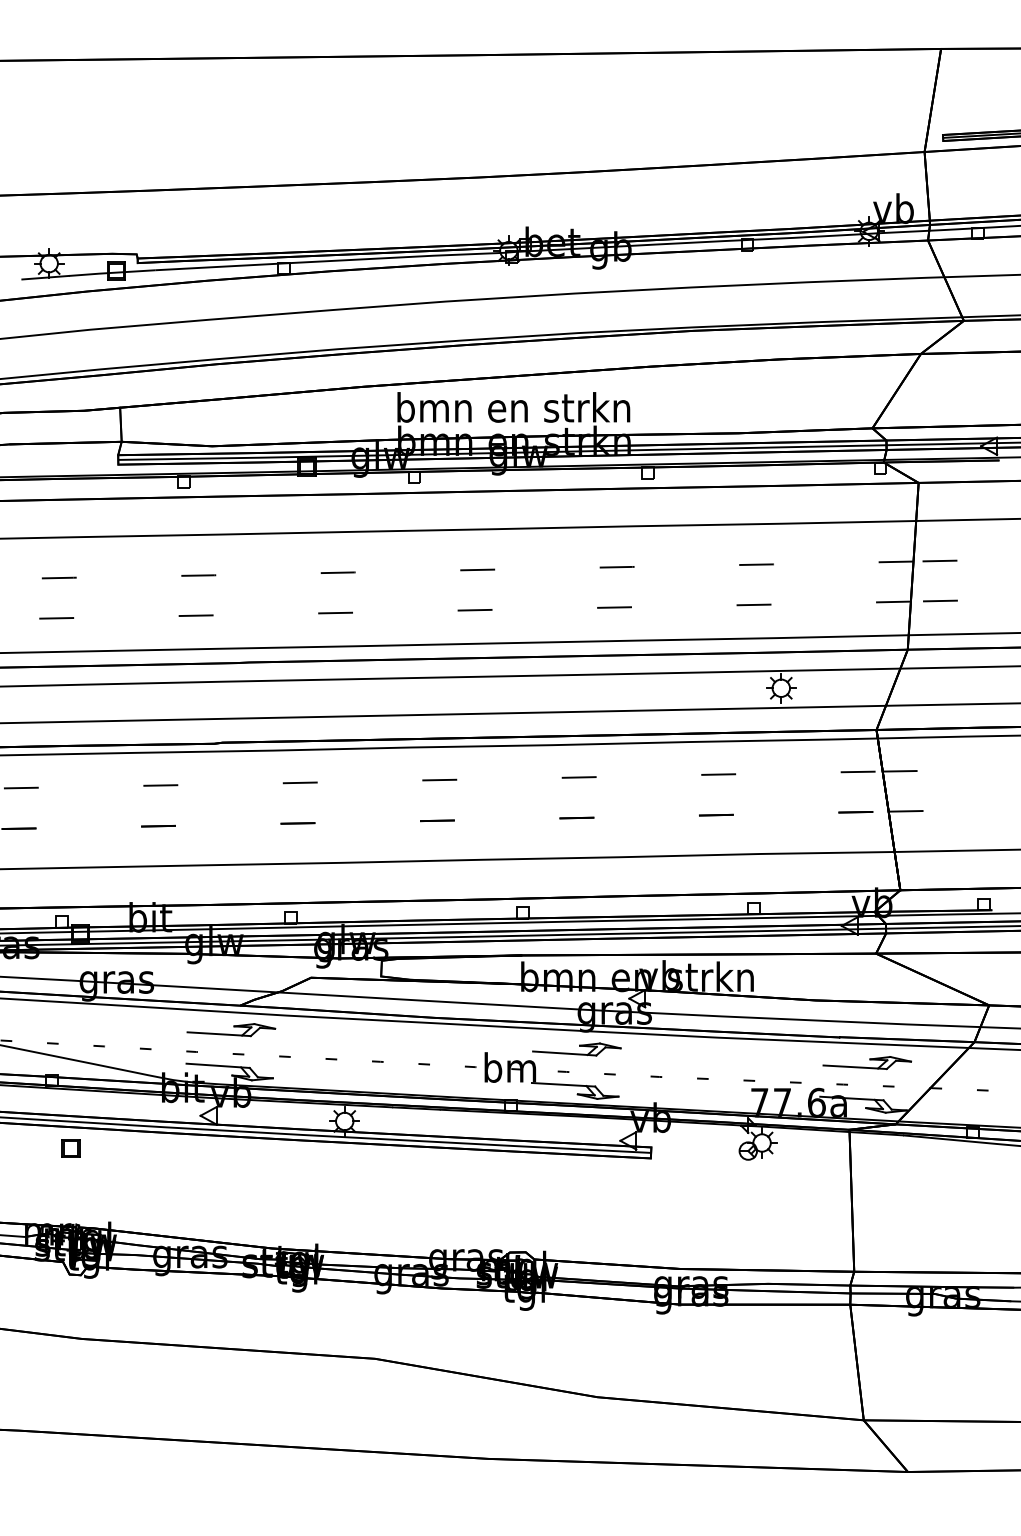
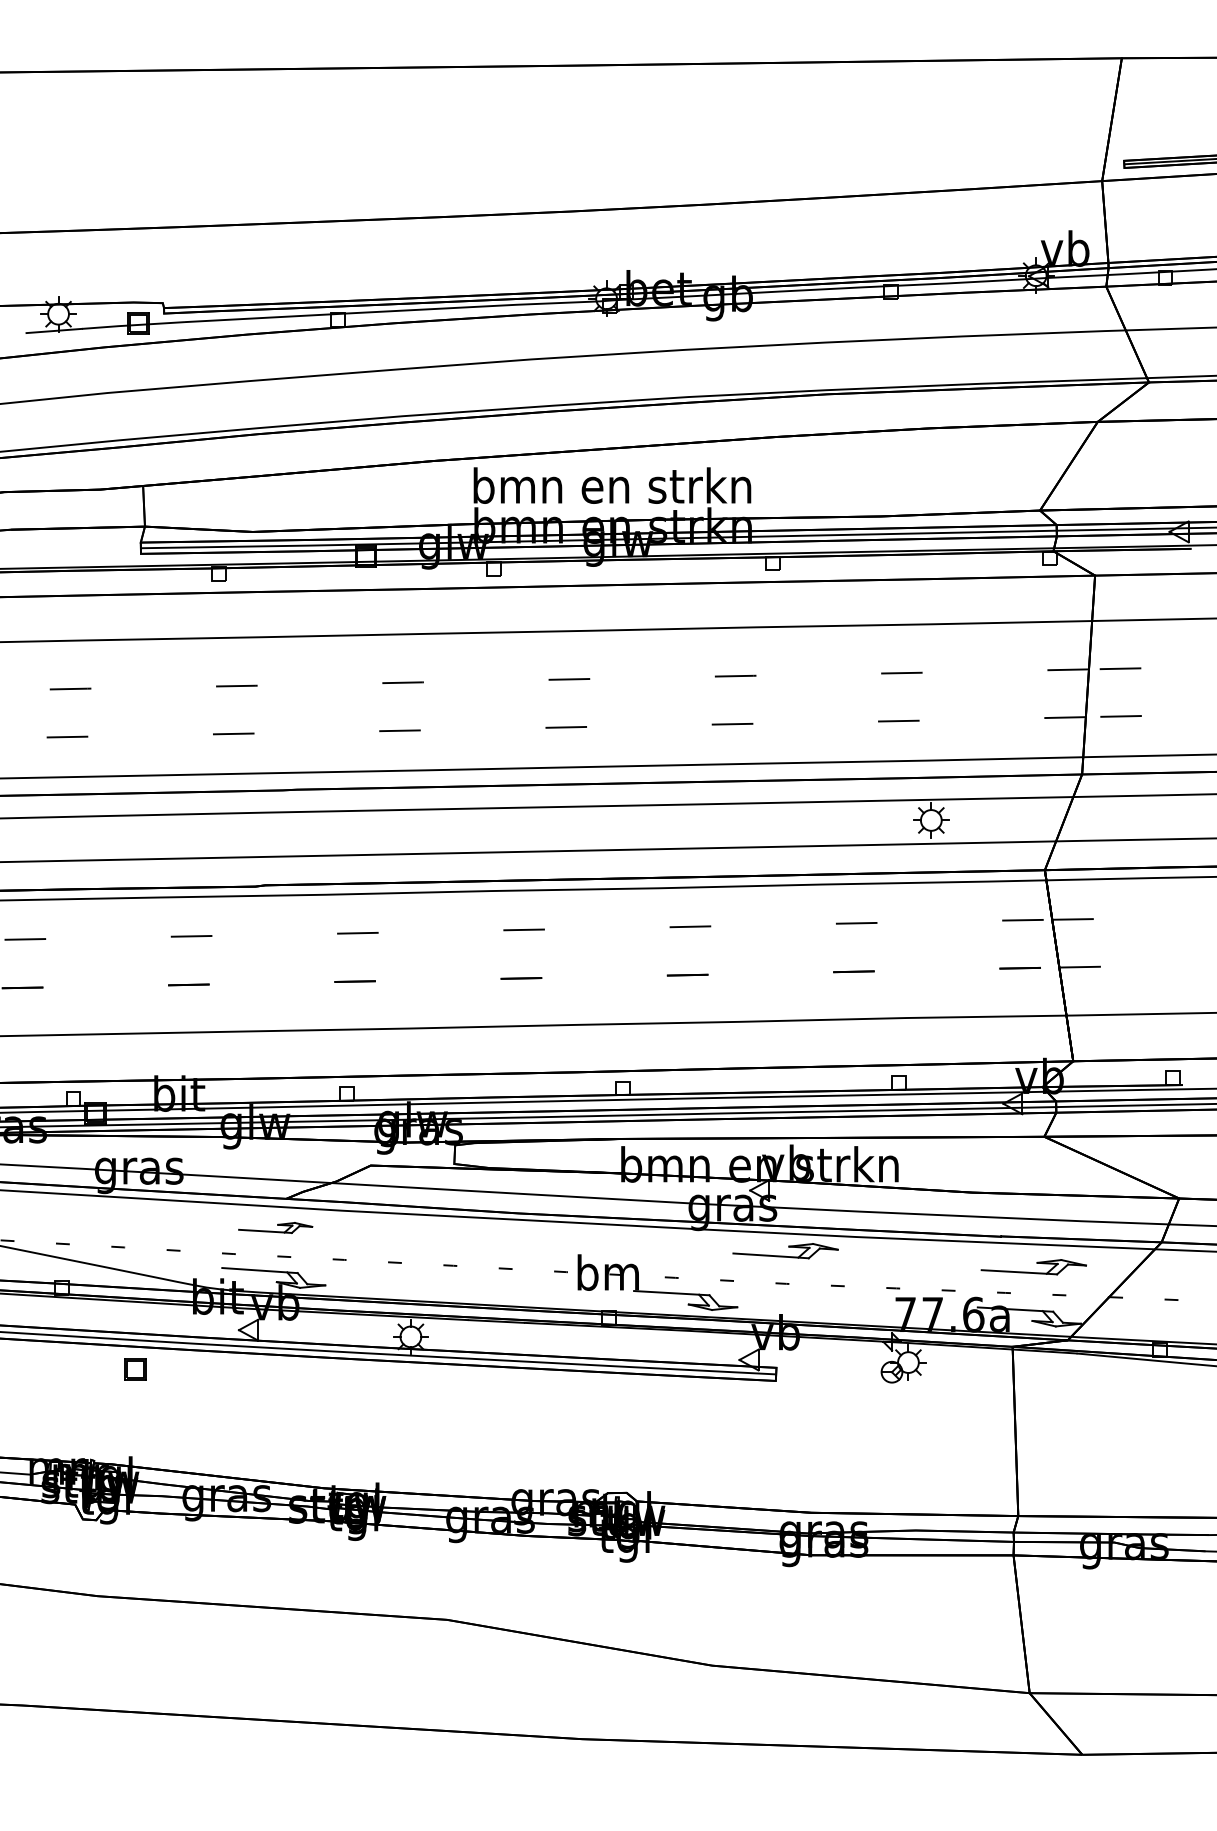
part: (231, 1029) -> (275, 1227), size x0.7
part: (576, 1049) -> (785, 1251), moved
part: (70, 1148) -> (135, 1369), moved

